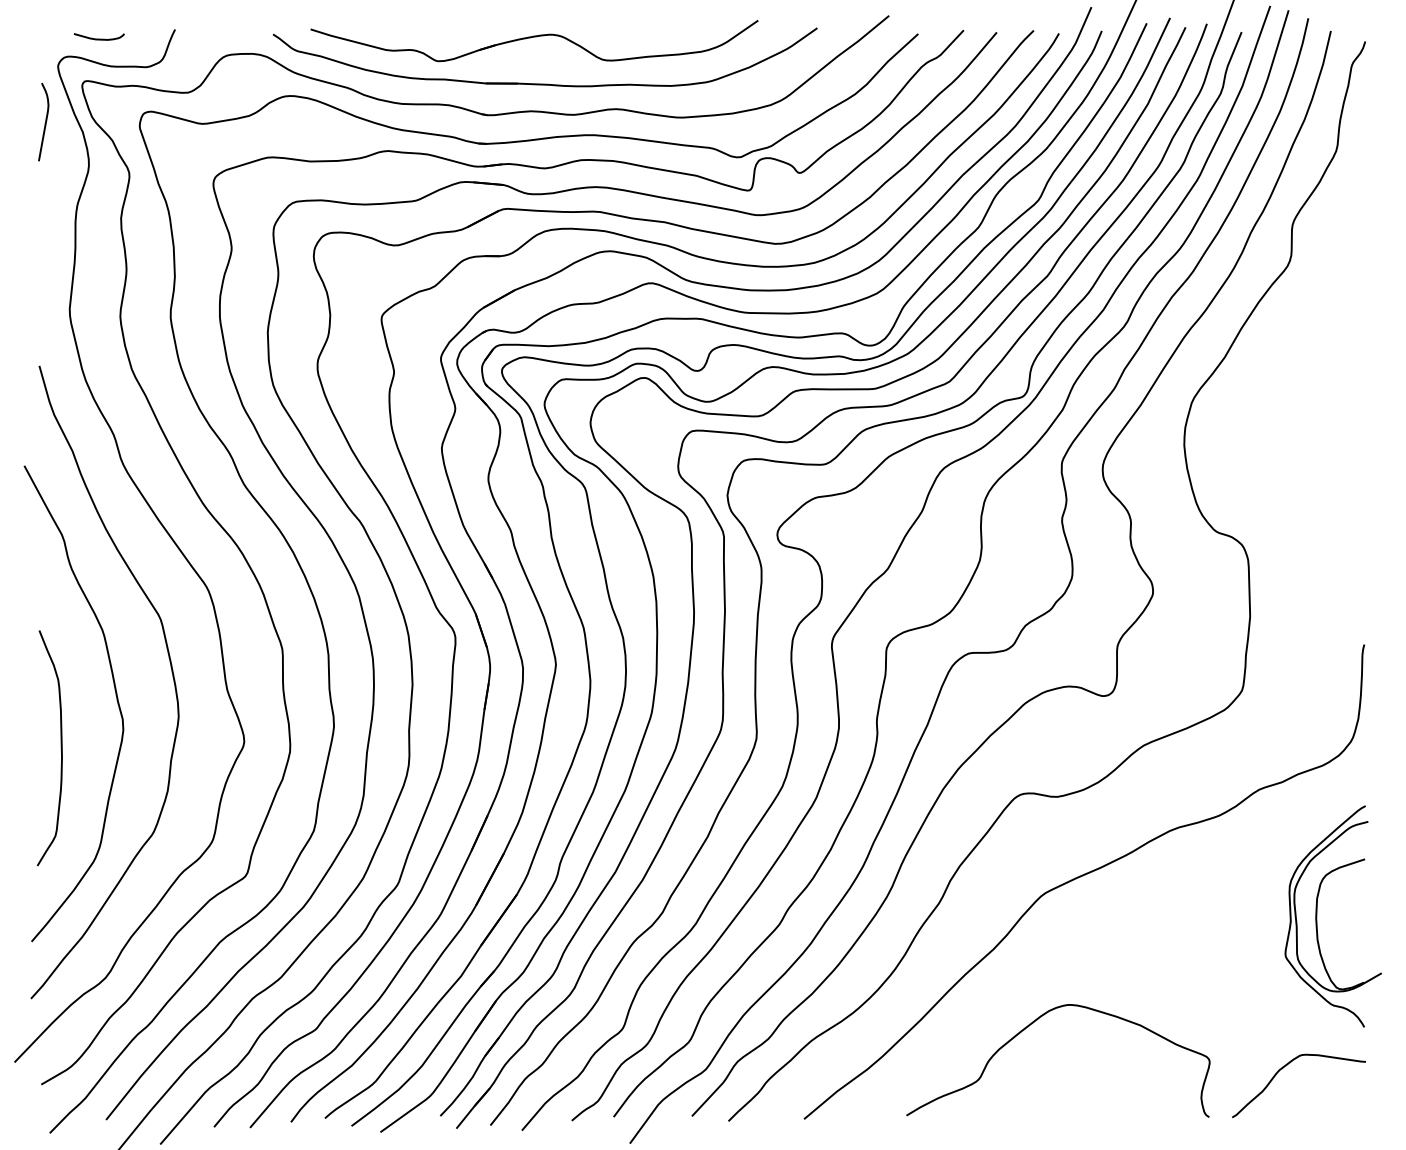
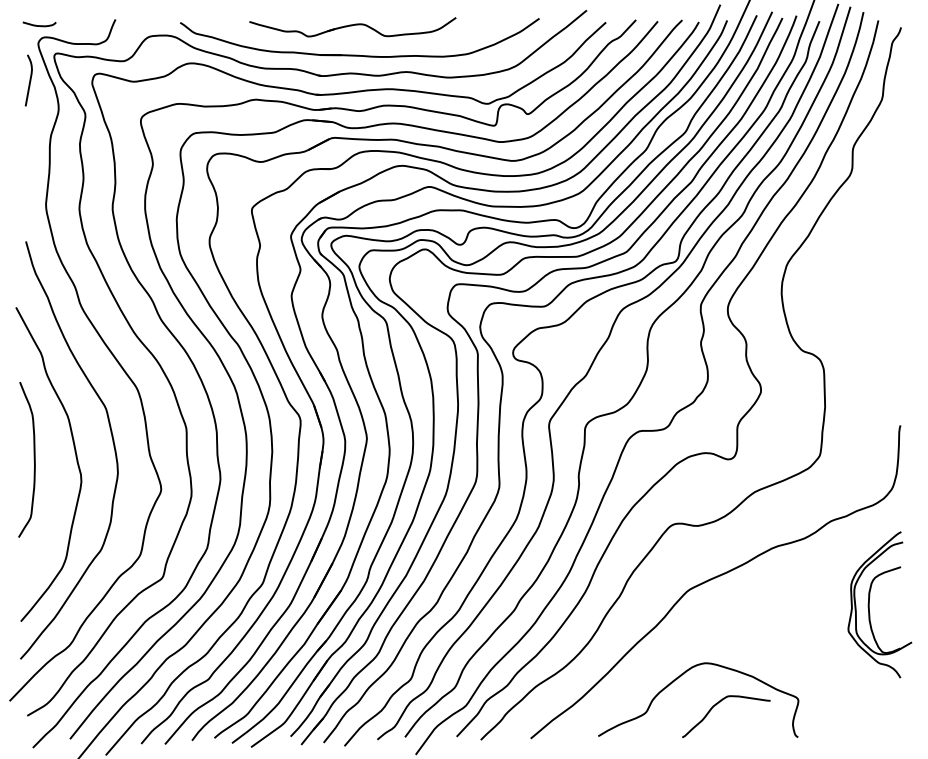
curve: (99, 38) -> (39, 25), moved
part: (534, 41) -> (352, 27), size x0.7
curve: (59, 747) -> (33, 459), moved
curve: (1284, 1068) -> (716, 705), moved

